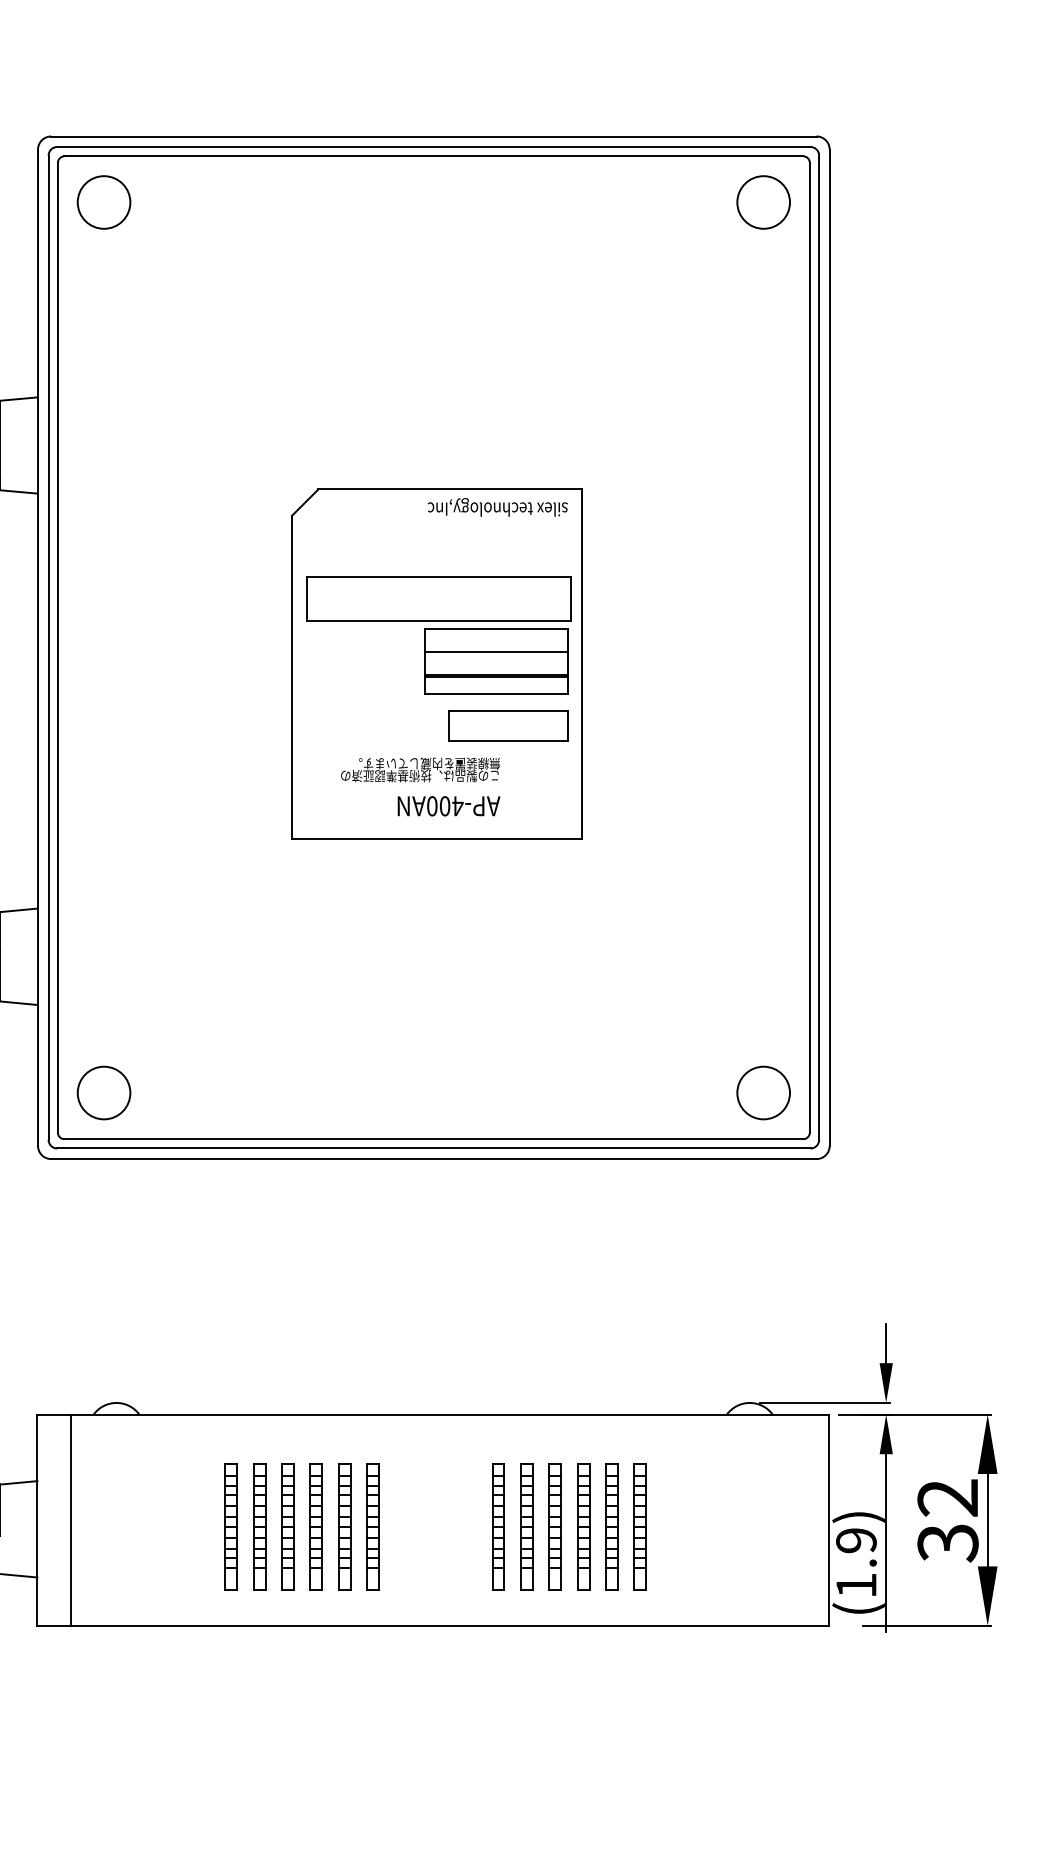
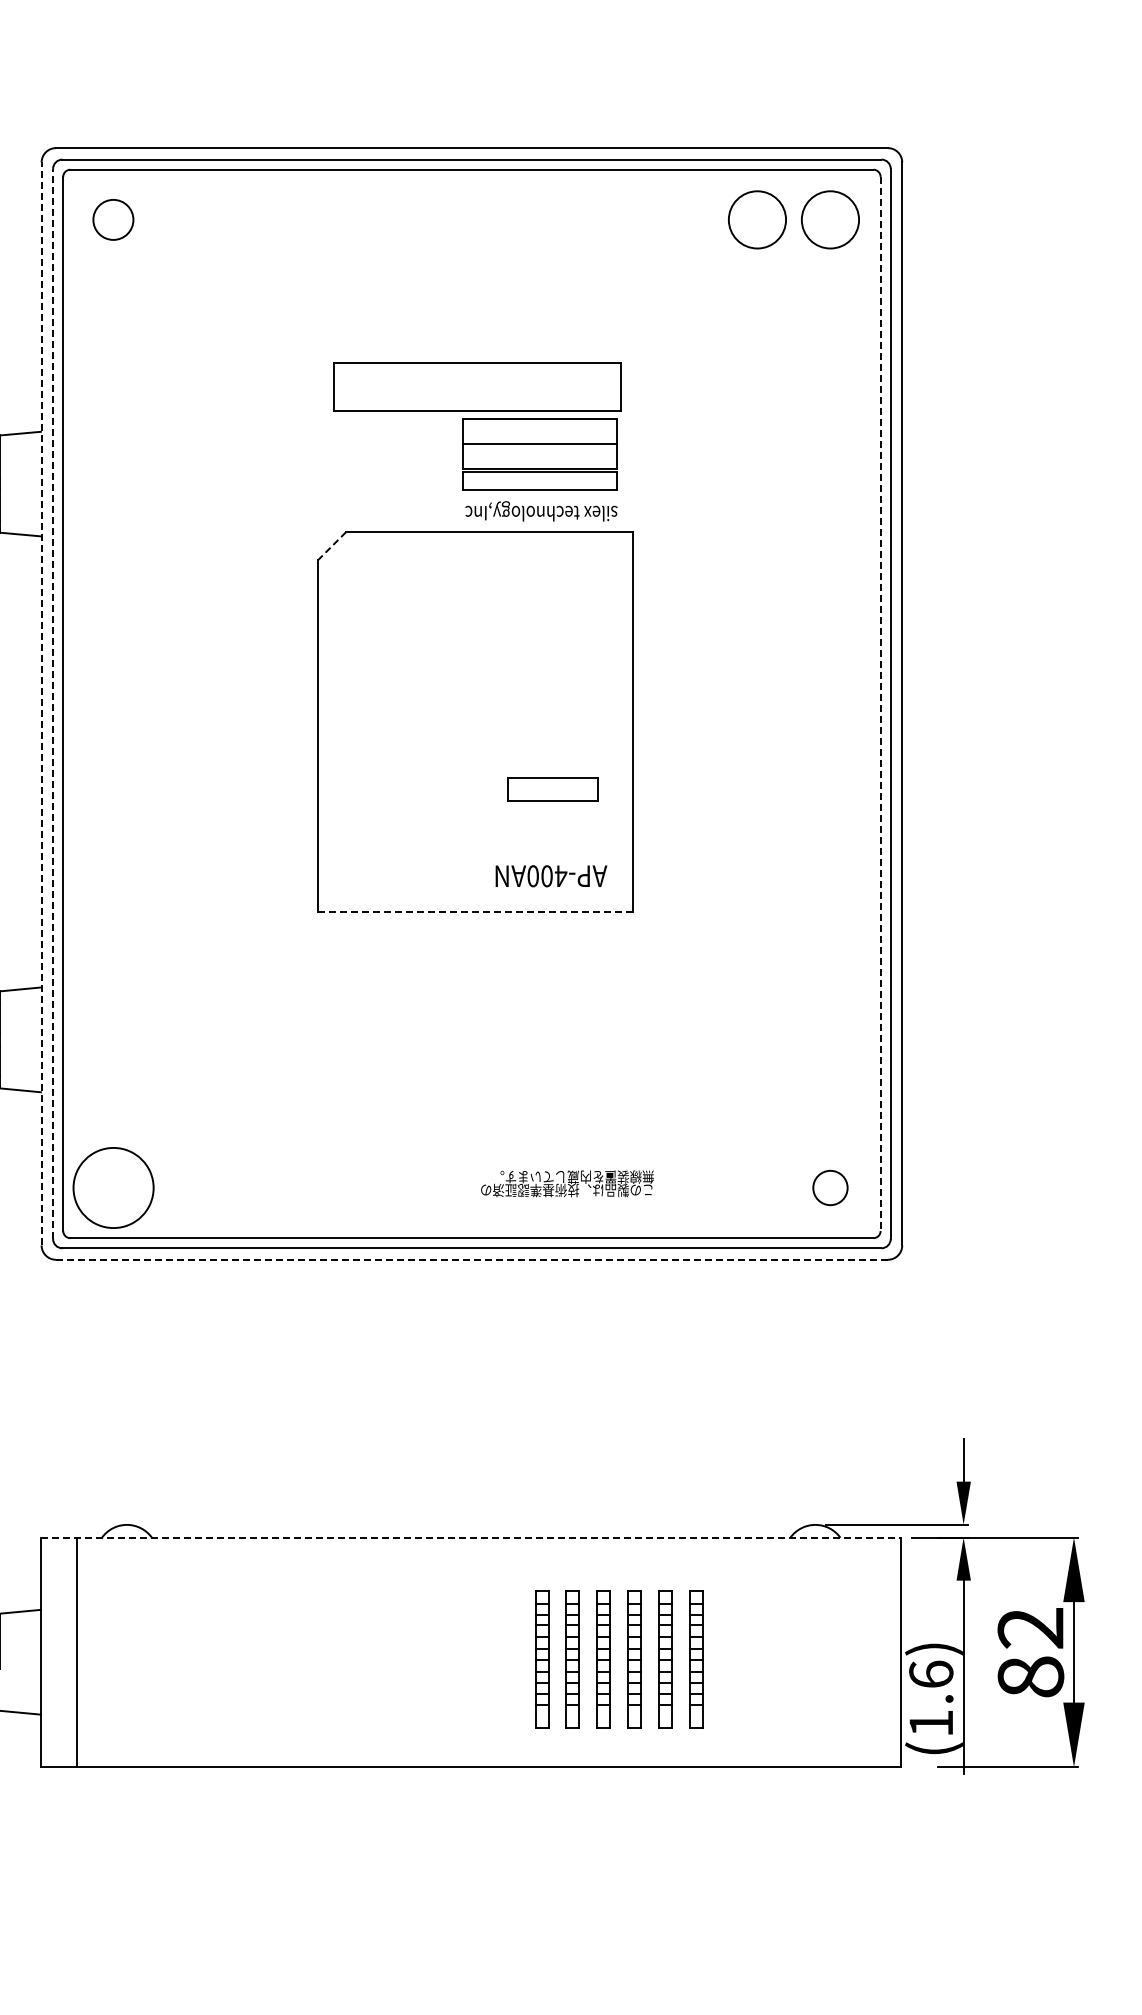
circle: (104, 202) -> (113, 219), size x0.7
circle: (696, 202) -> (757, 219), added
line: (305, 502) -> (332, 545), solid -> dashed
text: (497, 507) -> (541, 511), moved
part: (438, 635) -> (477, 426), moved
line: (37, 647) -> (41, 703), solid -> dashed
line: (48, 647) -> (53, 703), solid -> dashed
line: (809, 648) -> (880, 704), solid -> dashed
part: (507, 726) -> (552, 789), size x0.7
text: (420, 769) -> (567, 1183), moved
text: (449, 806) -> (551, 876), moved
line: (437, 838) -> (475, 911), solid -> dashed
circle: (103, 1092) -> (112, 1187), size x1.4
circle: (763, 1092) -> (830, 1187), size x0.6
line: (433, 1158) -> (471, 1259), solid -> dashed
line: (433, 1414) -> (471, 1537), solid -> dashed
part: (294, 1526) -> (320, 1659), removed
text: (856, 1540) -> (931, 1674), (1.9) -> (1.6)
text: (947, 1543) -> (1030, 1677), 32 -> 82

